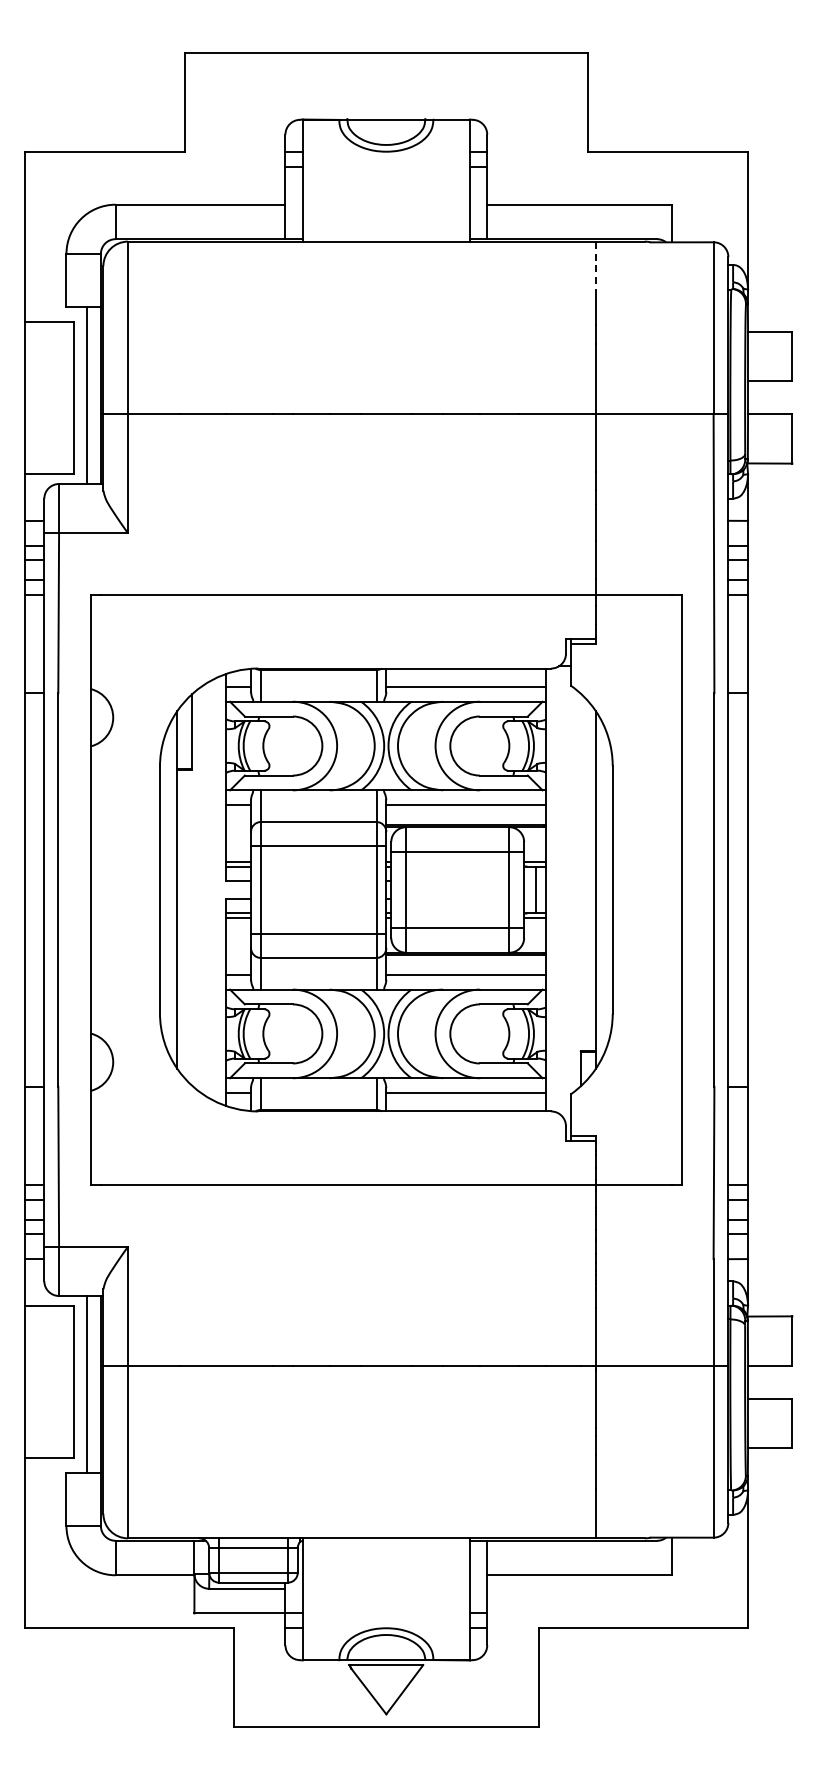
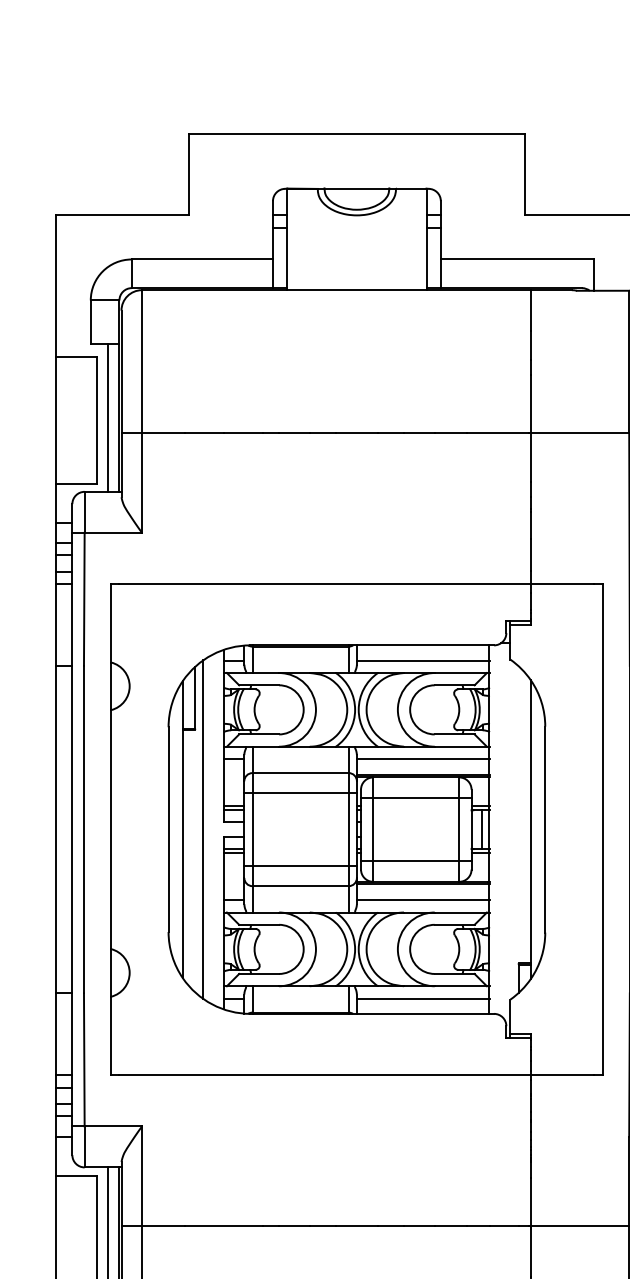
line: (595, 266) -> (530, 310), dashed -> solid
line: (201, 889) -> (203, 829), added

